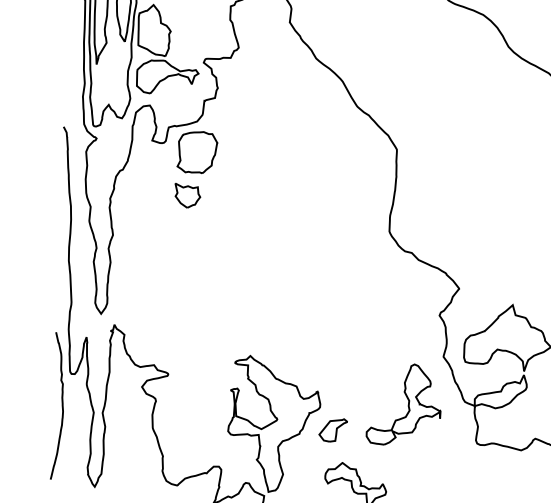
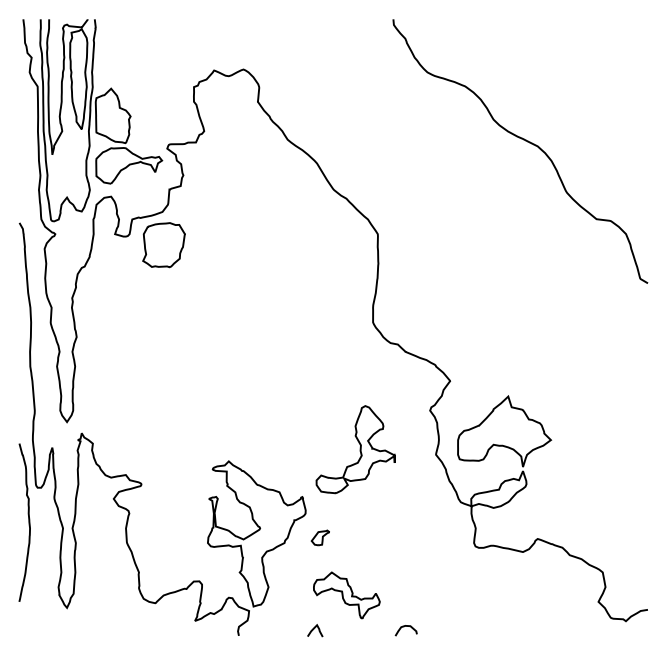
part: (187, 195) -> (154, 291), removed
part: (404, 404) -> (355, 449), moved
part: (333, 429) -> (320, 537), size x0.6

